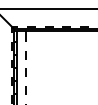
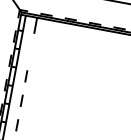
line: (25, 55) -> (30, 52), removed

